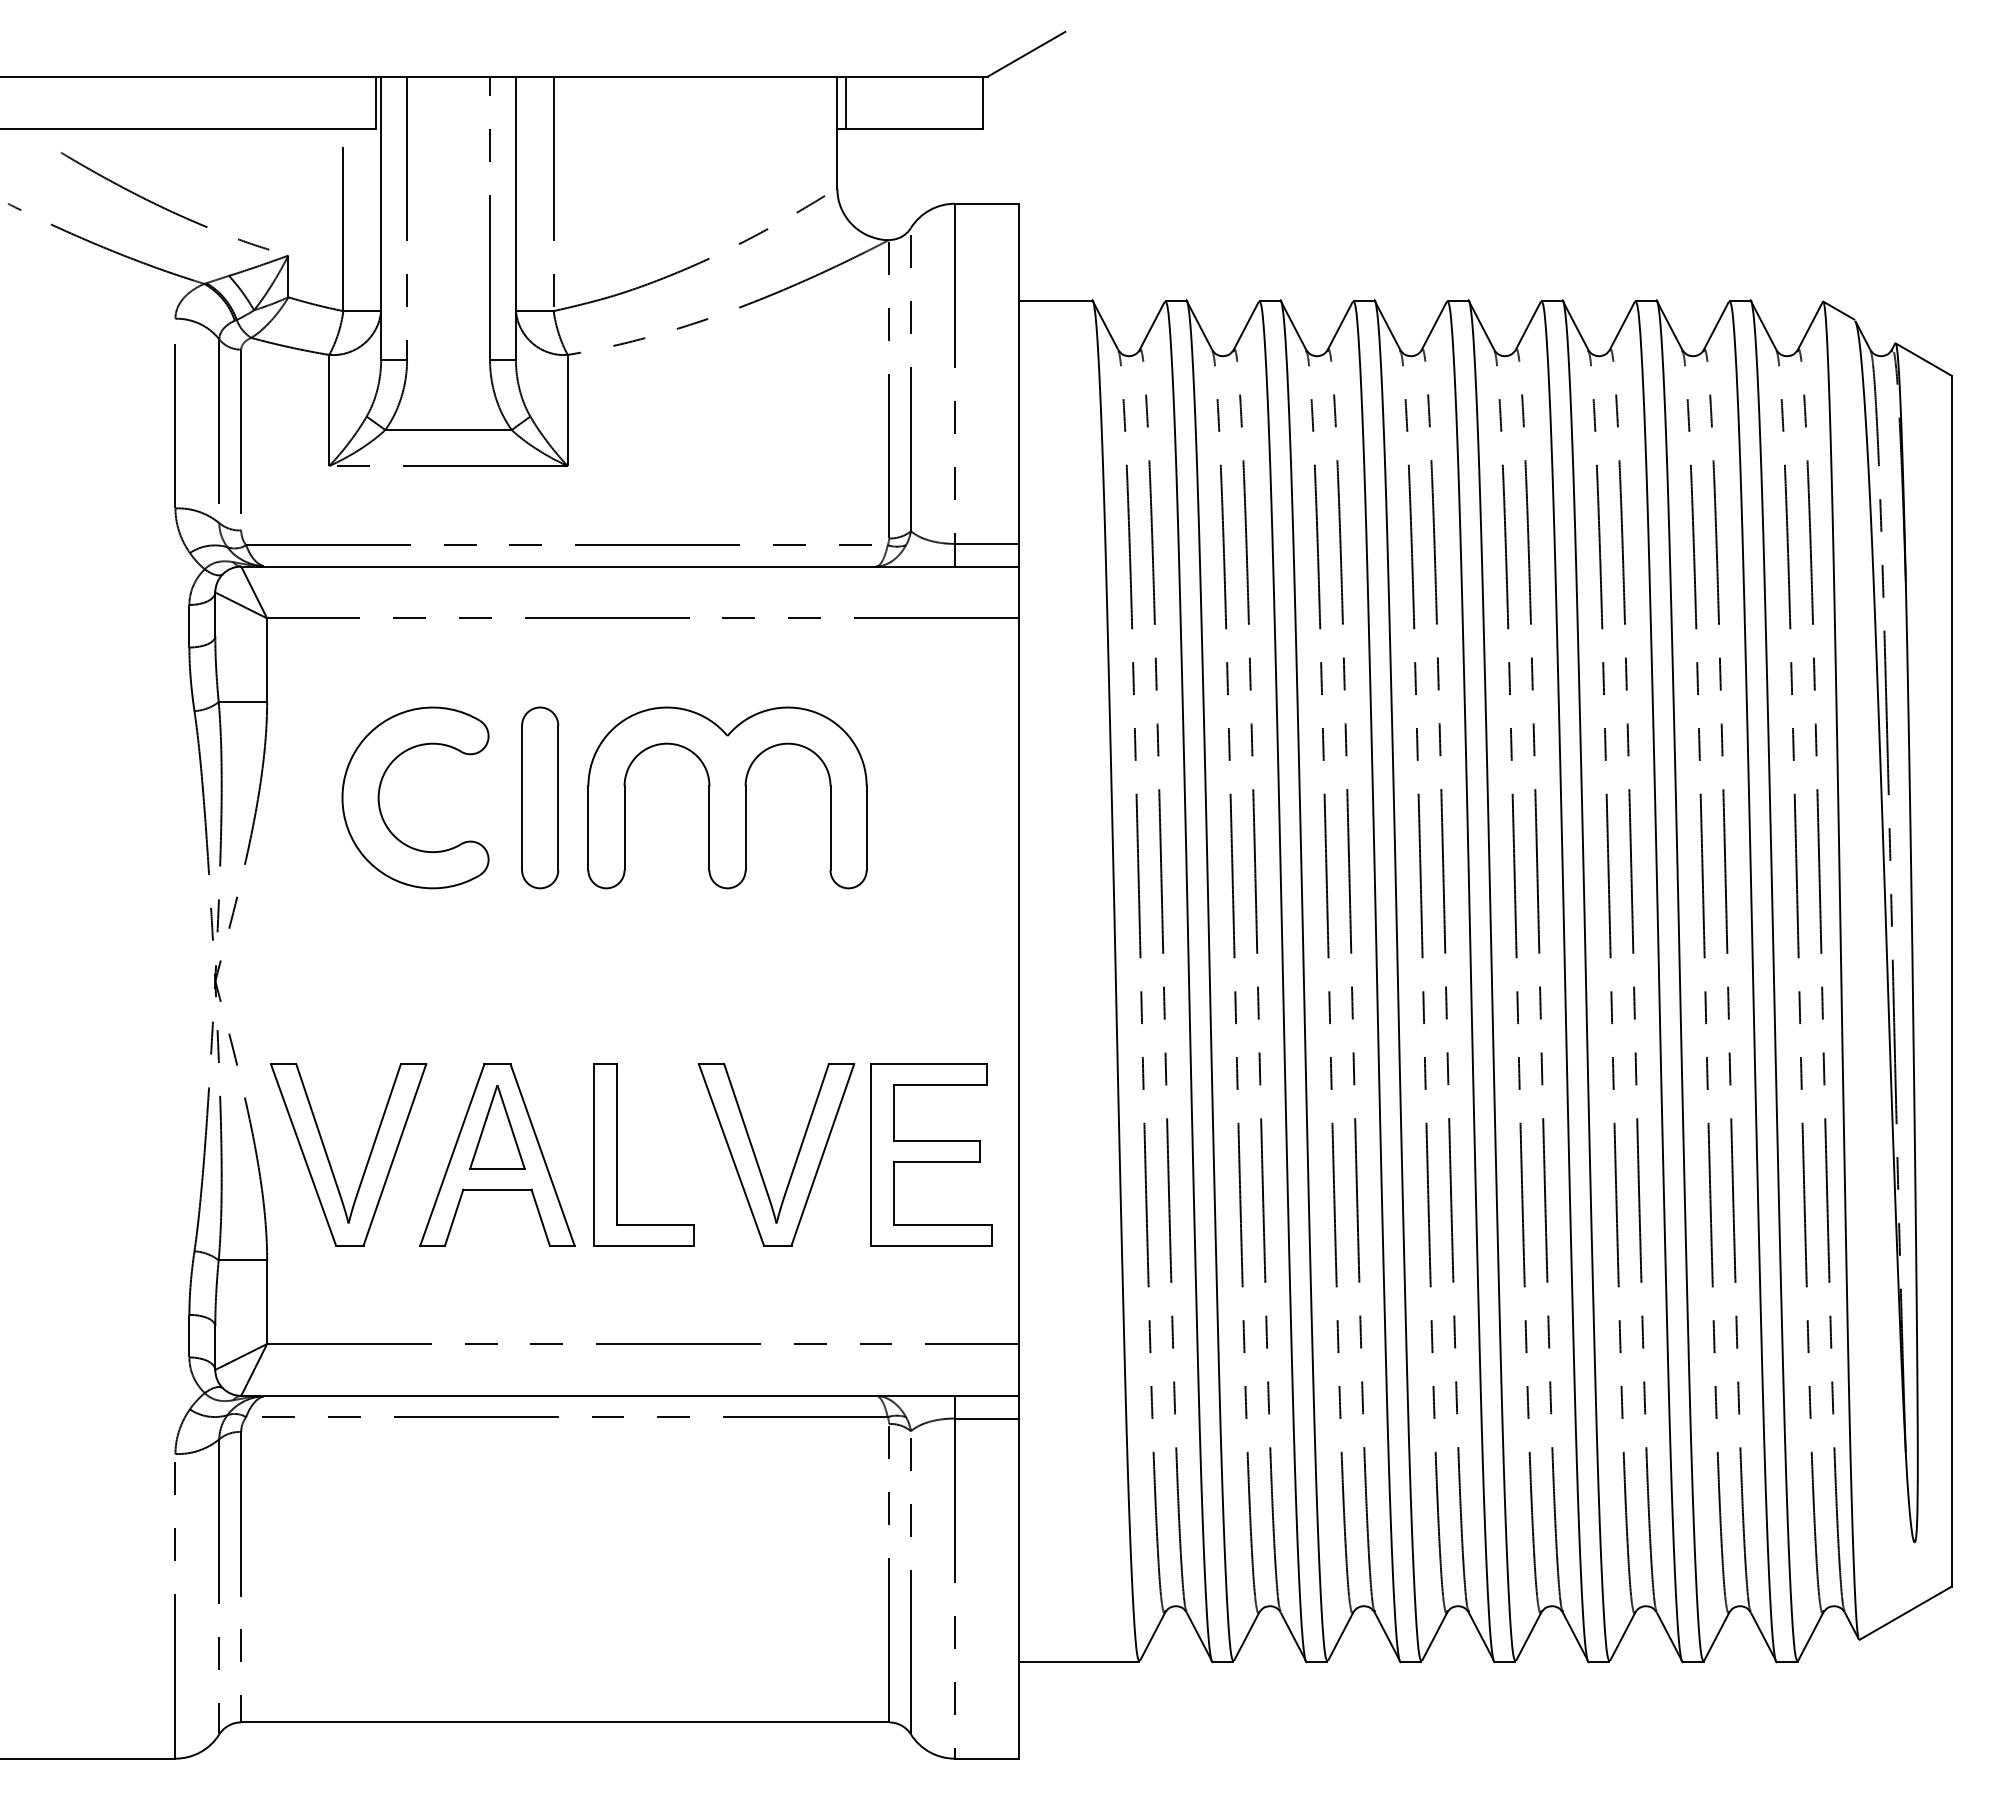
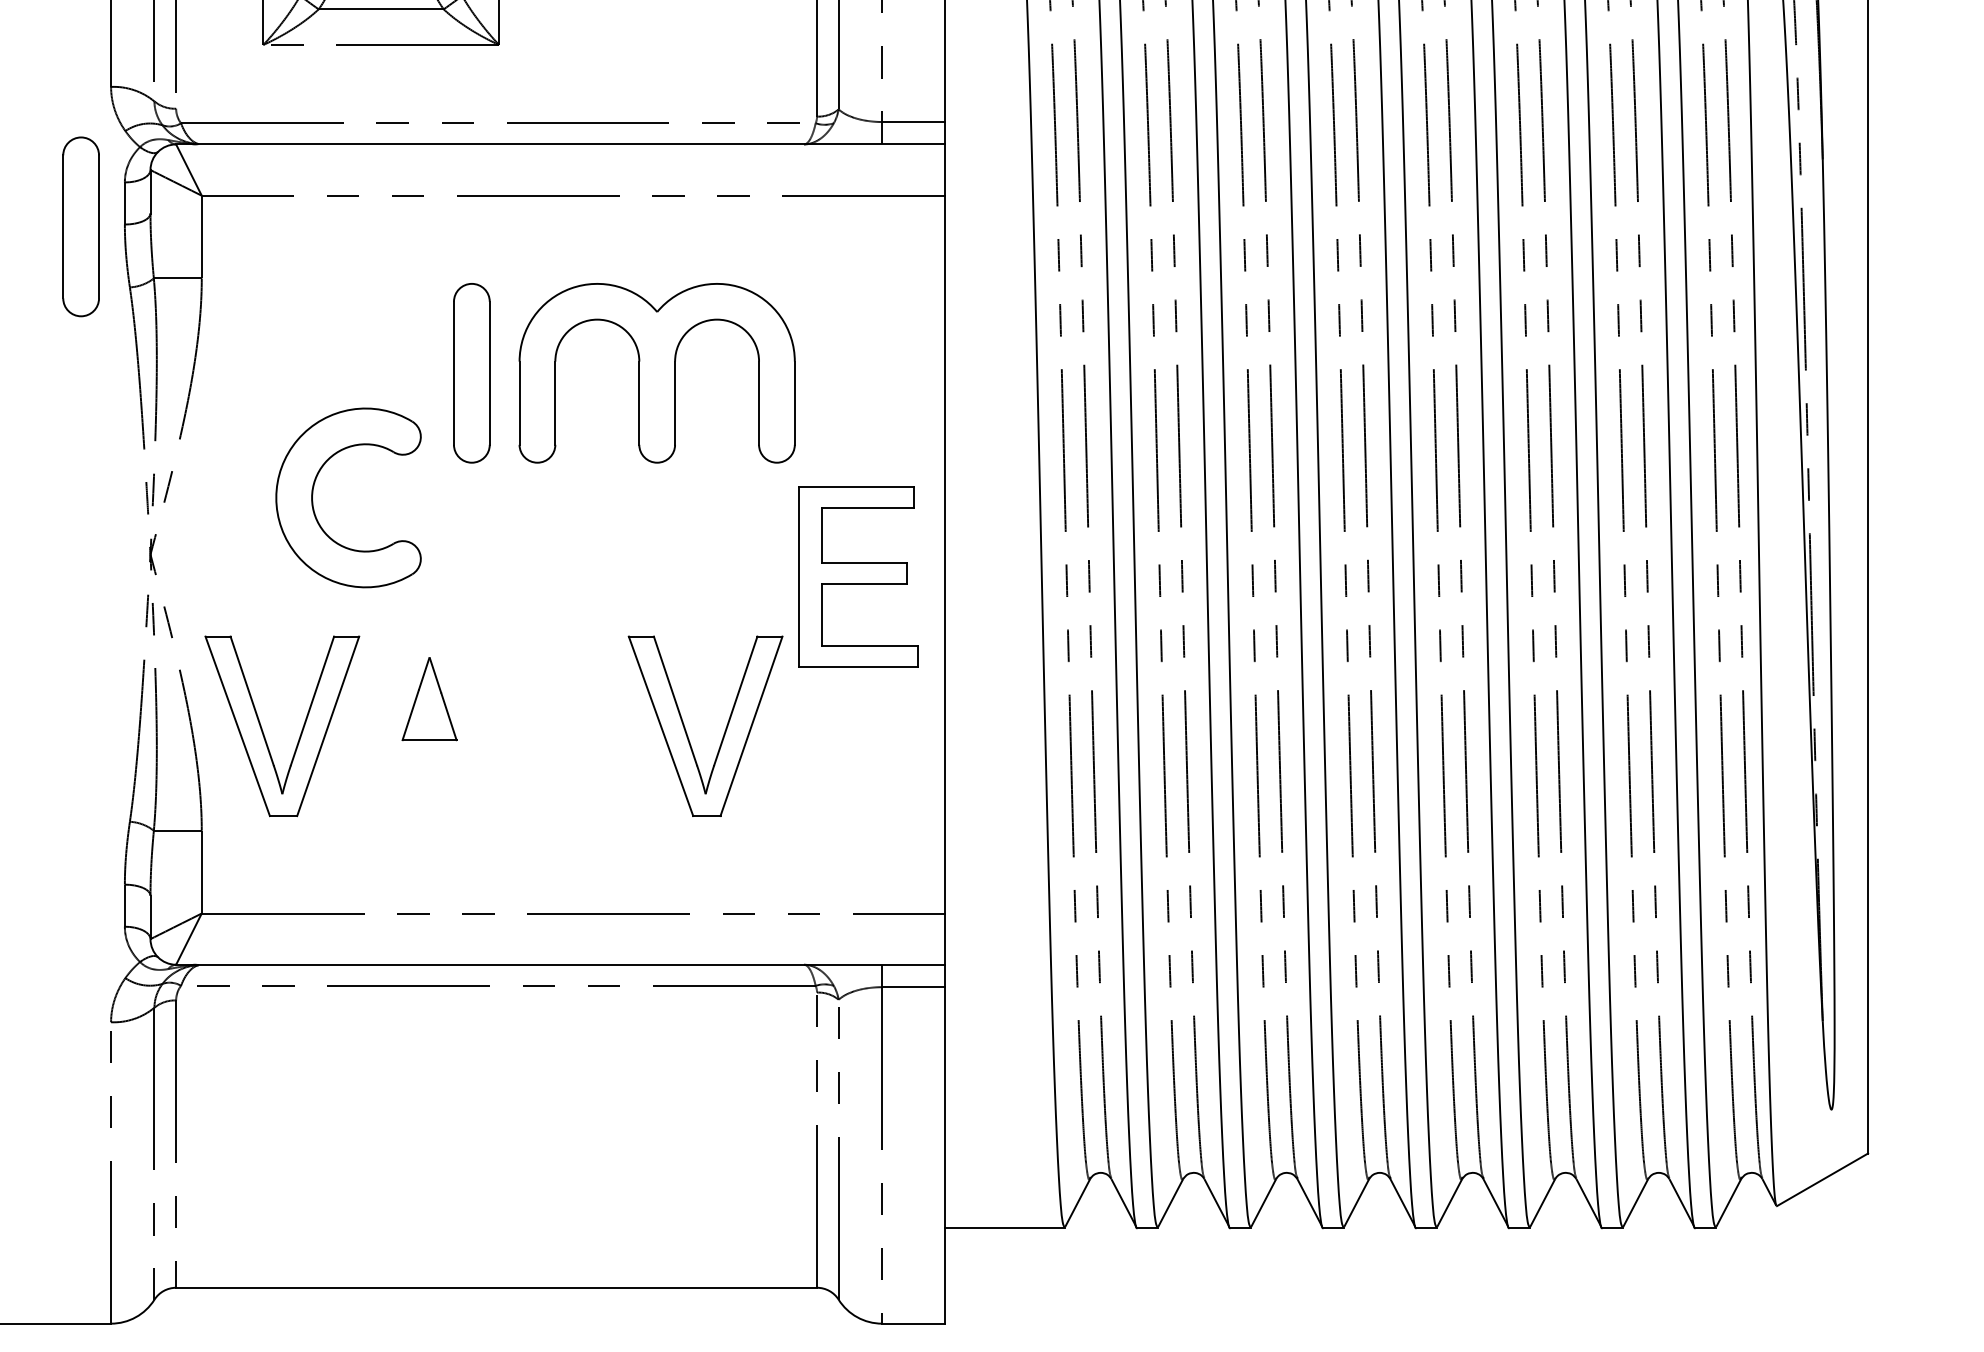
part: (145, 649) -> (81, 226), added
part: (380, 790) -> (313, 490), moved
part: (497, 1154) -> (429, 726), removed
part: (617, 1154) -> (548, 726), removed
part: (931, 1154) -> (858, 576), moved

